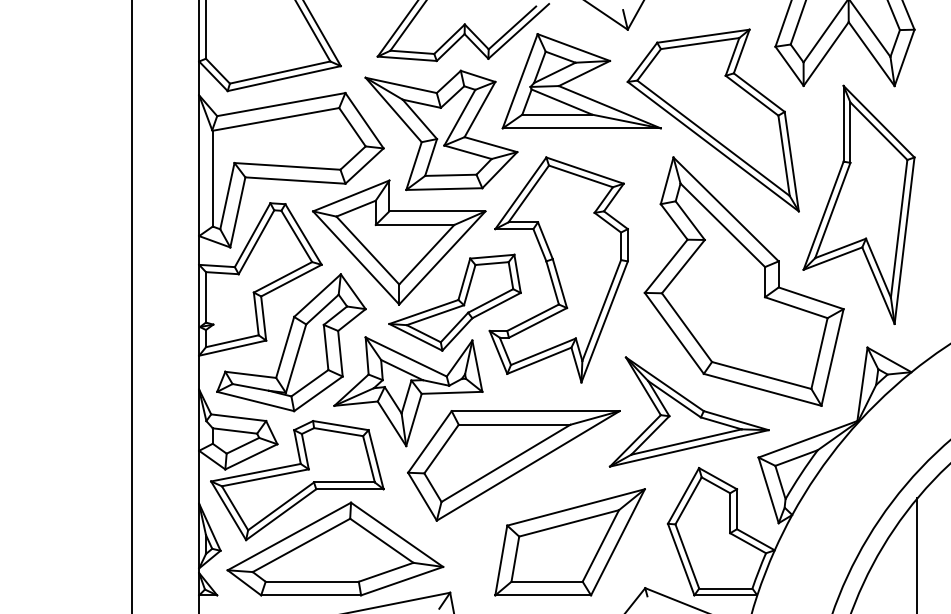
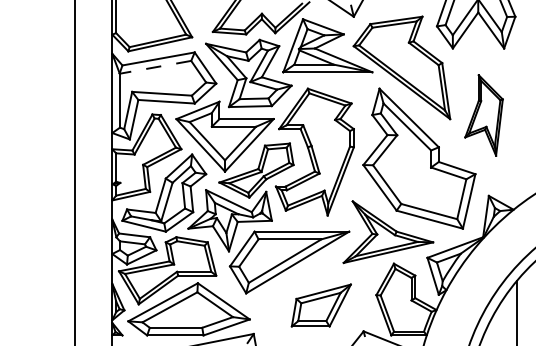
line: (275, 119) -> (155, 67), solid -> dashed
part: (857, 204) -> (483, 115), size x0.6
part: (570, 542) -> (321, 305), size x0.7

